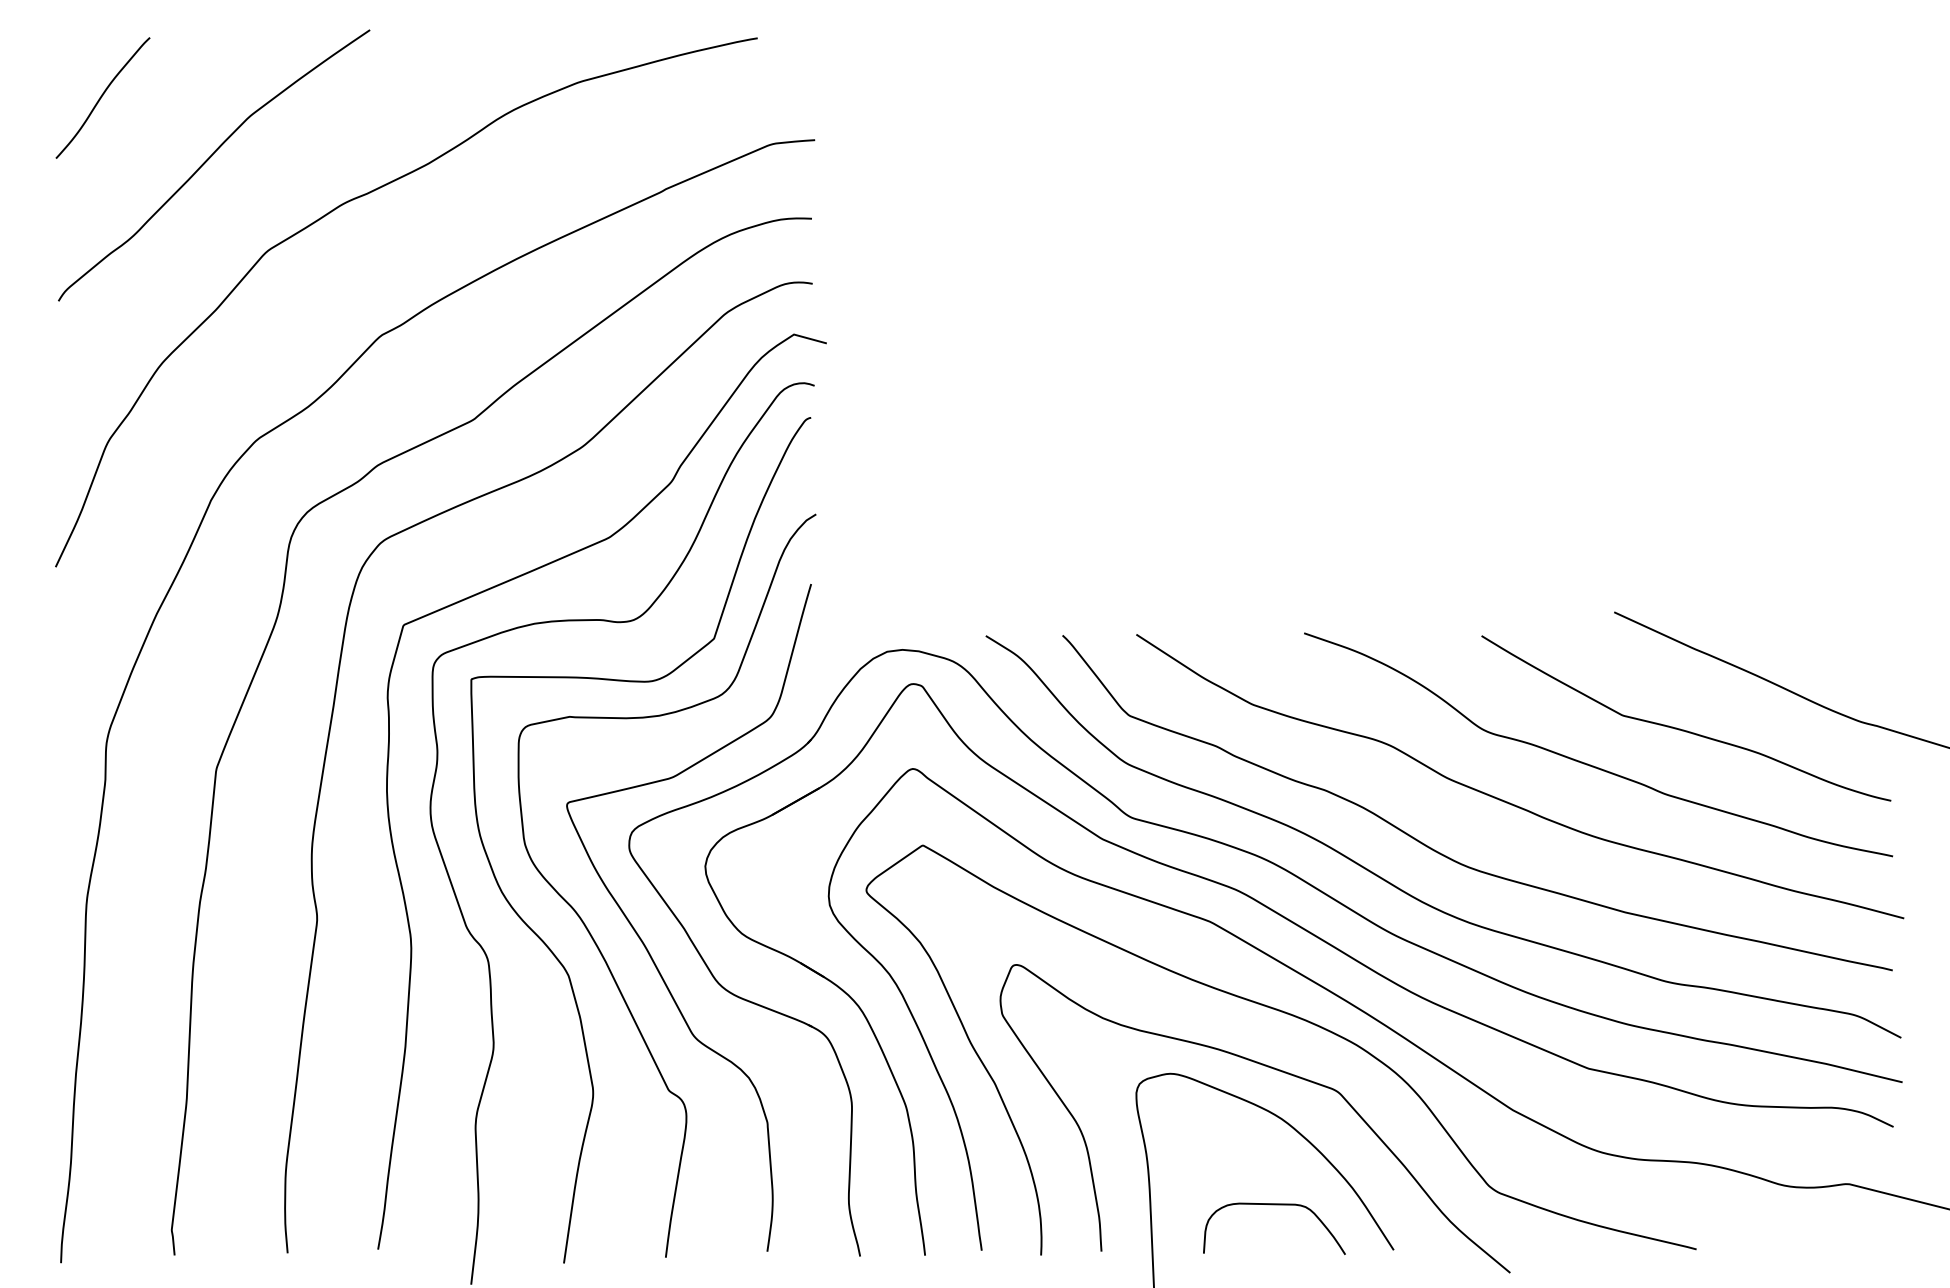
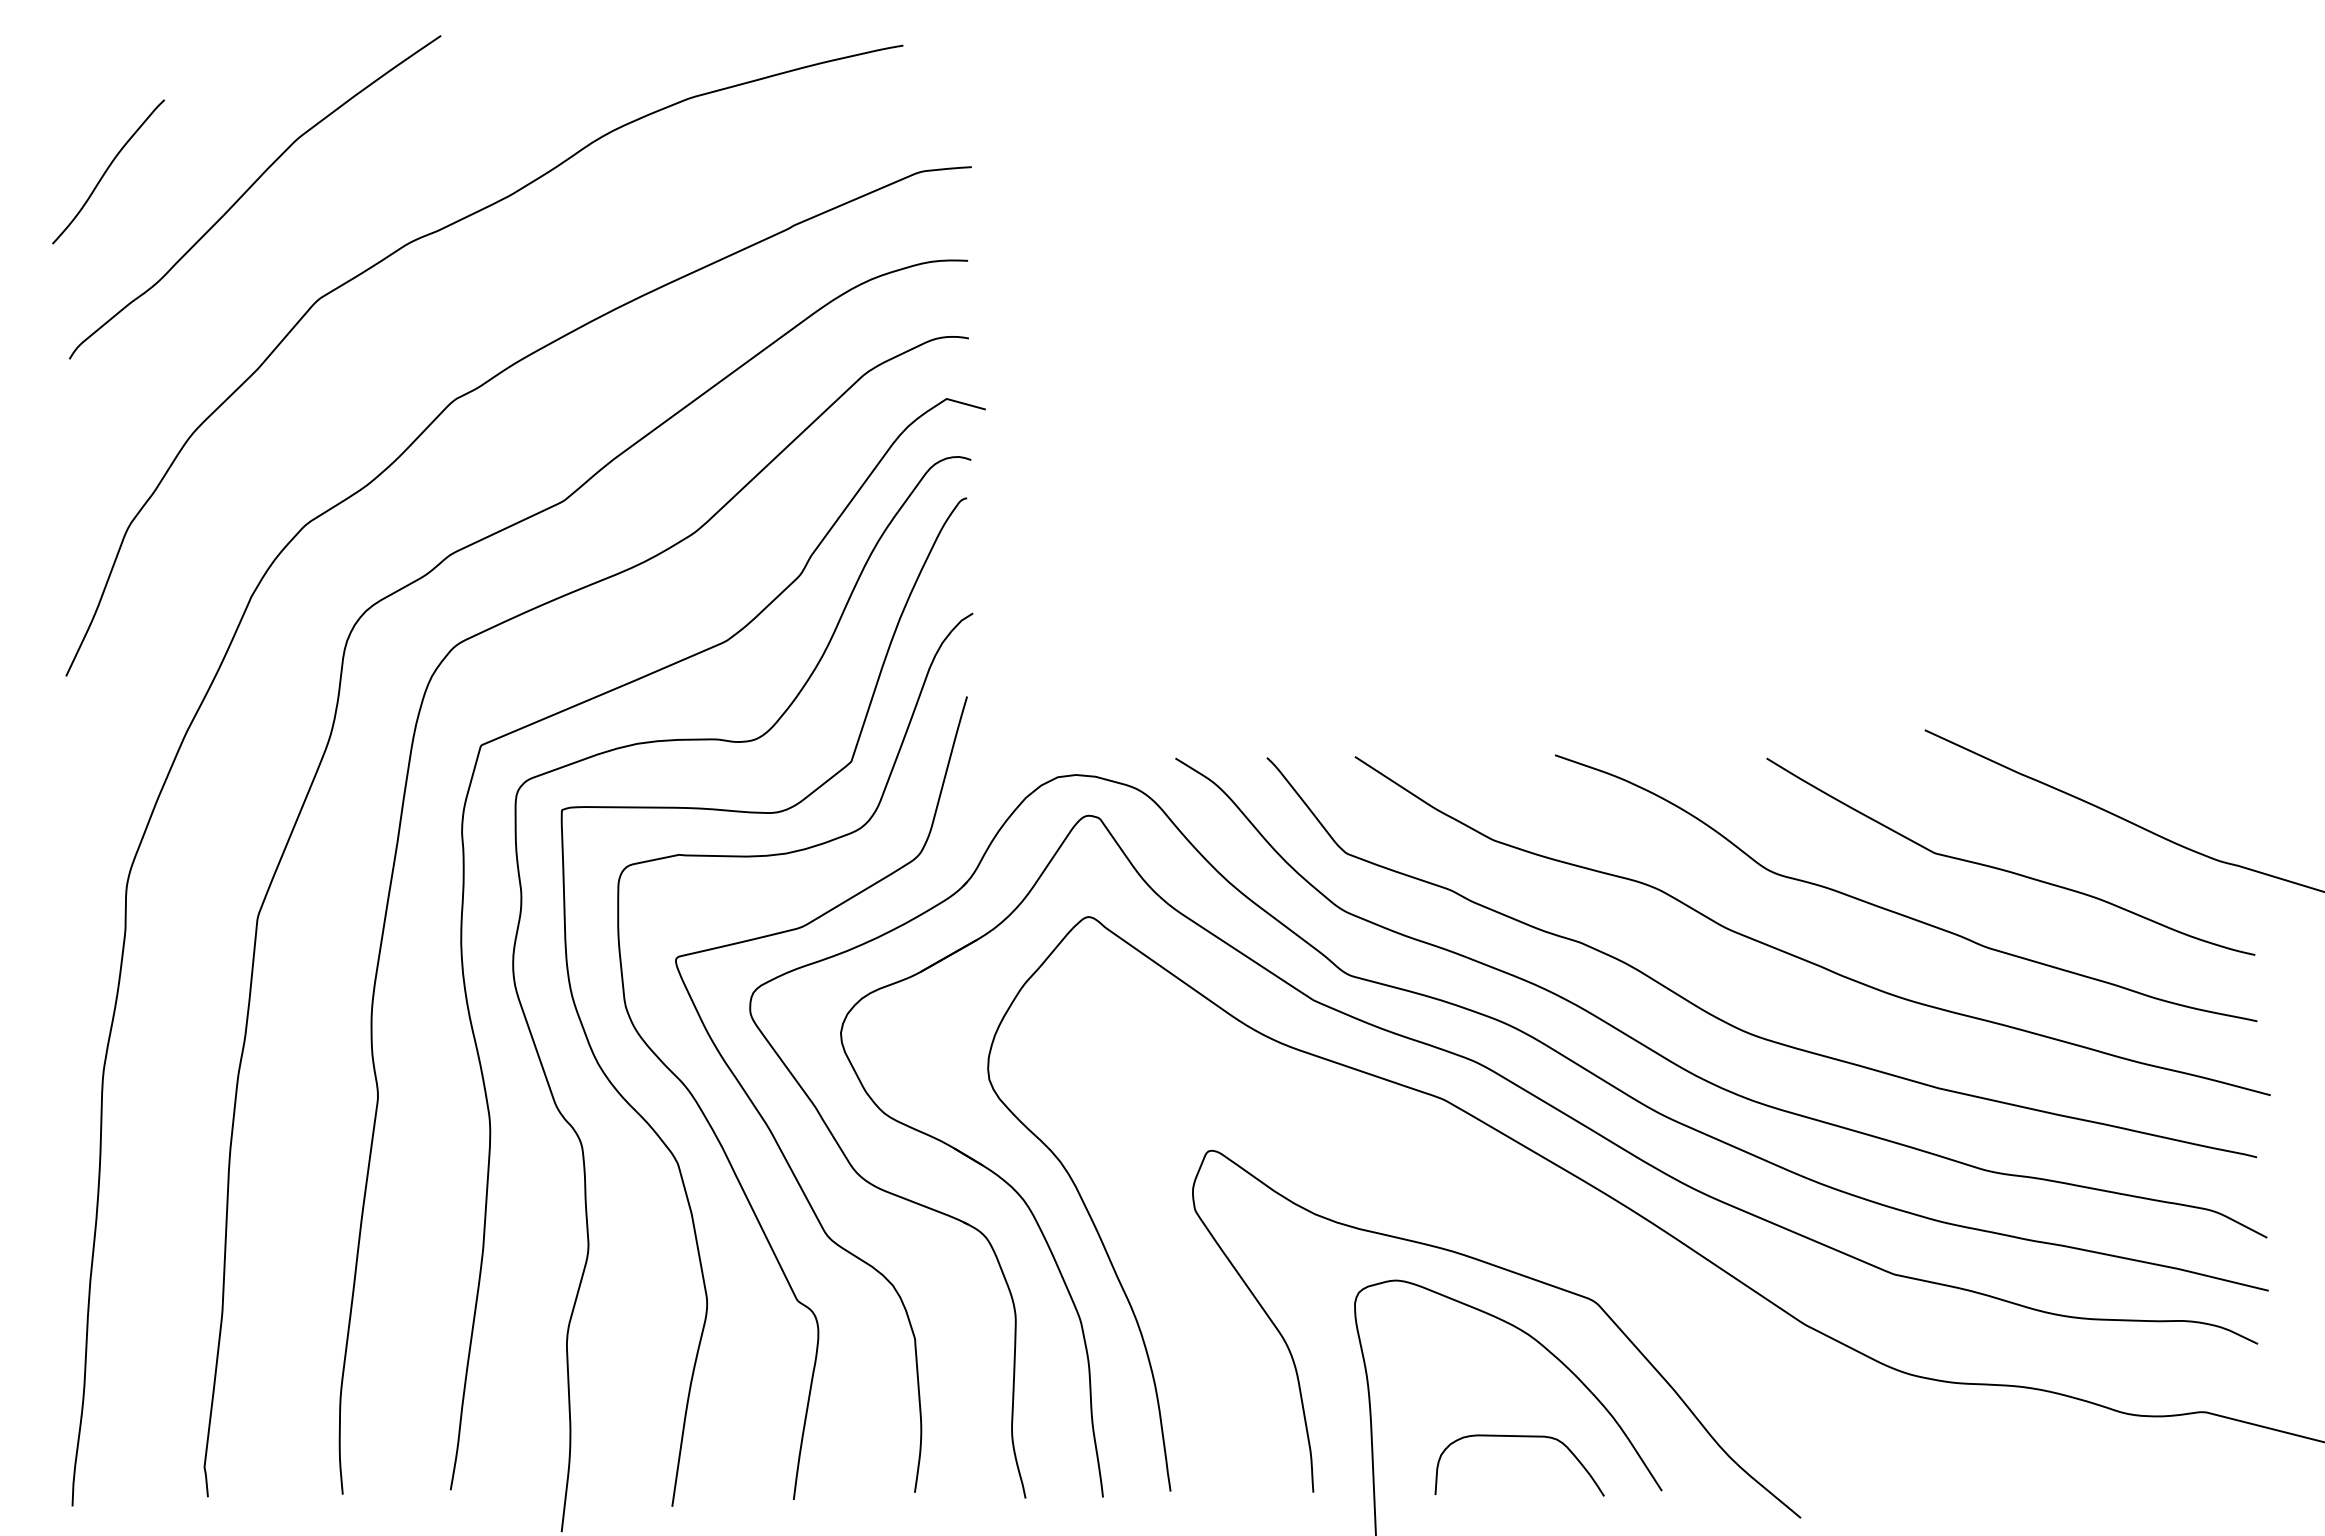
curve: (102, 96) -> (107, 170), moved
curve: (1291, 1015) -> (1539, 1211), removed

